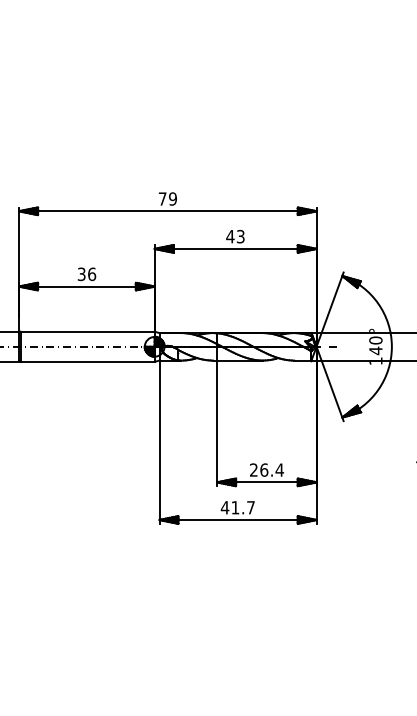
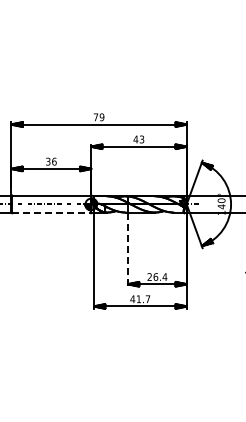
line: (88, 362) -> (52, 213), solid -> dashed
line: (217, 423) -> (128, 249), solid -> dashed

